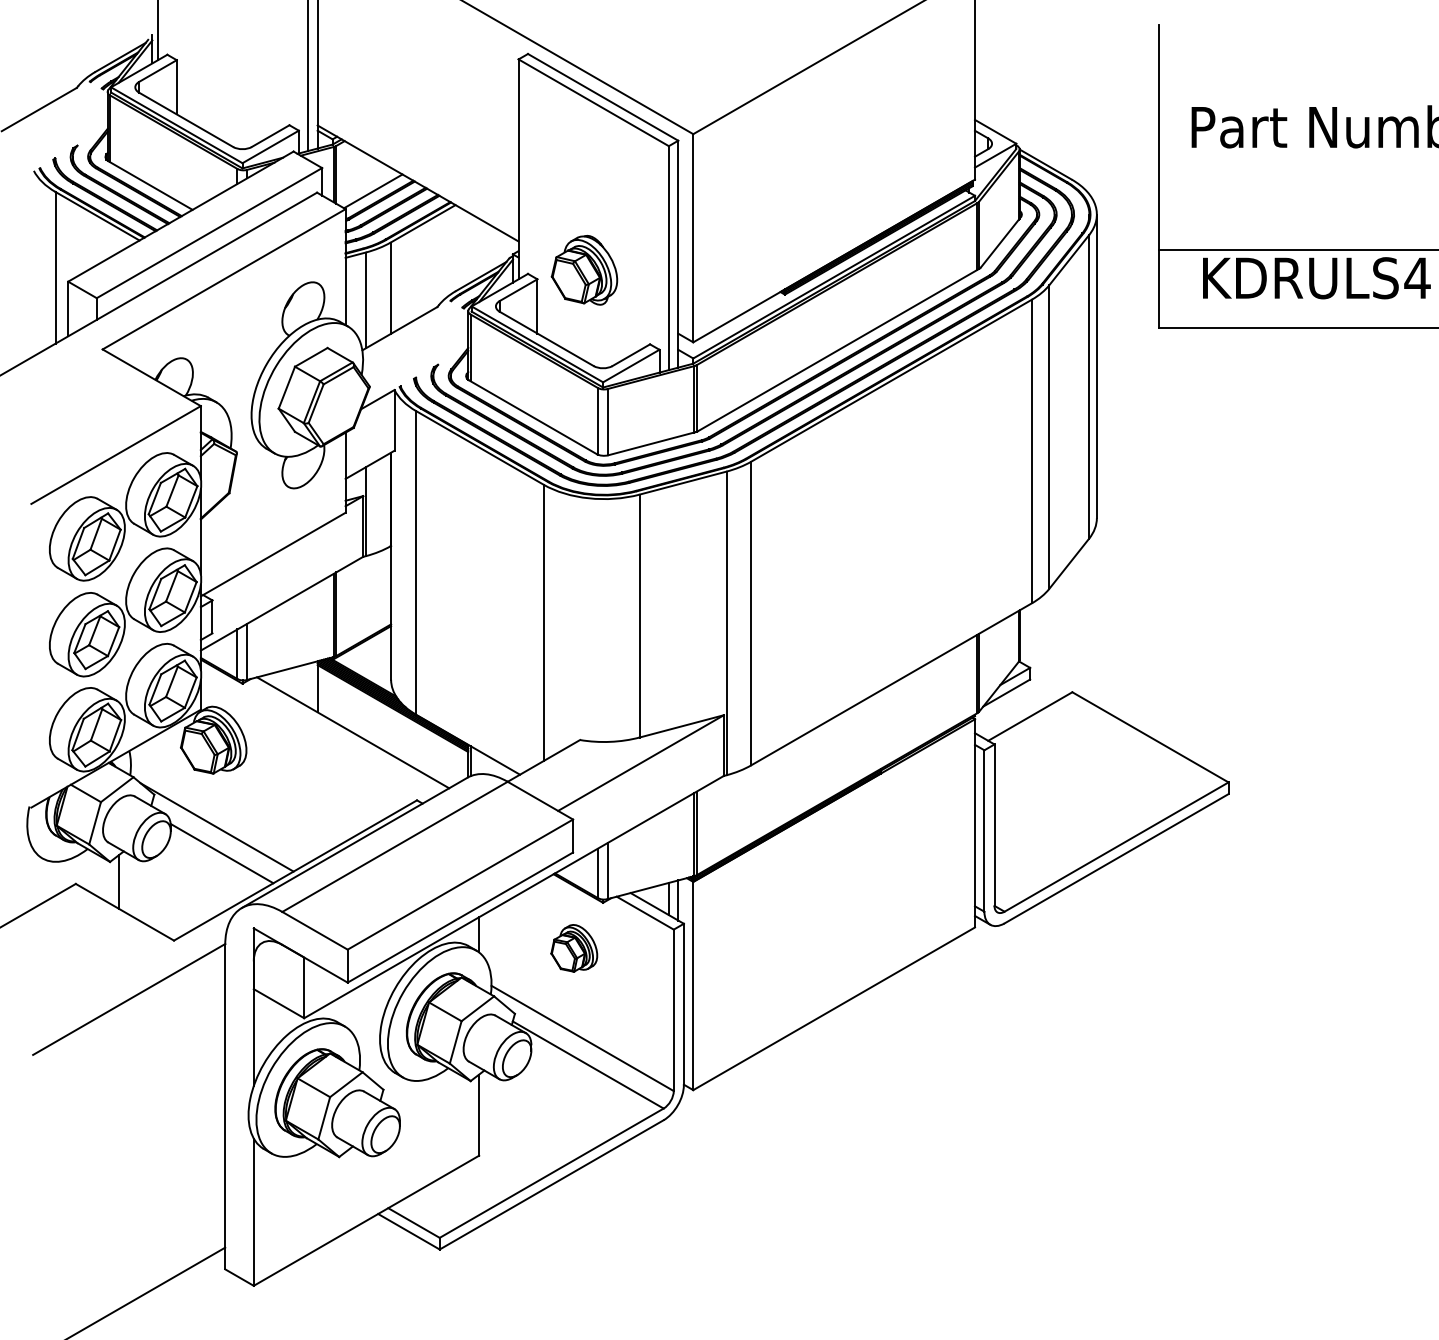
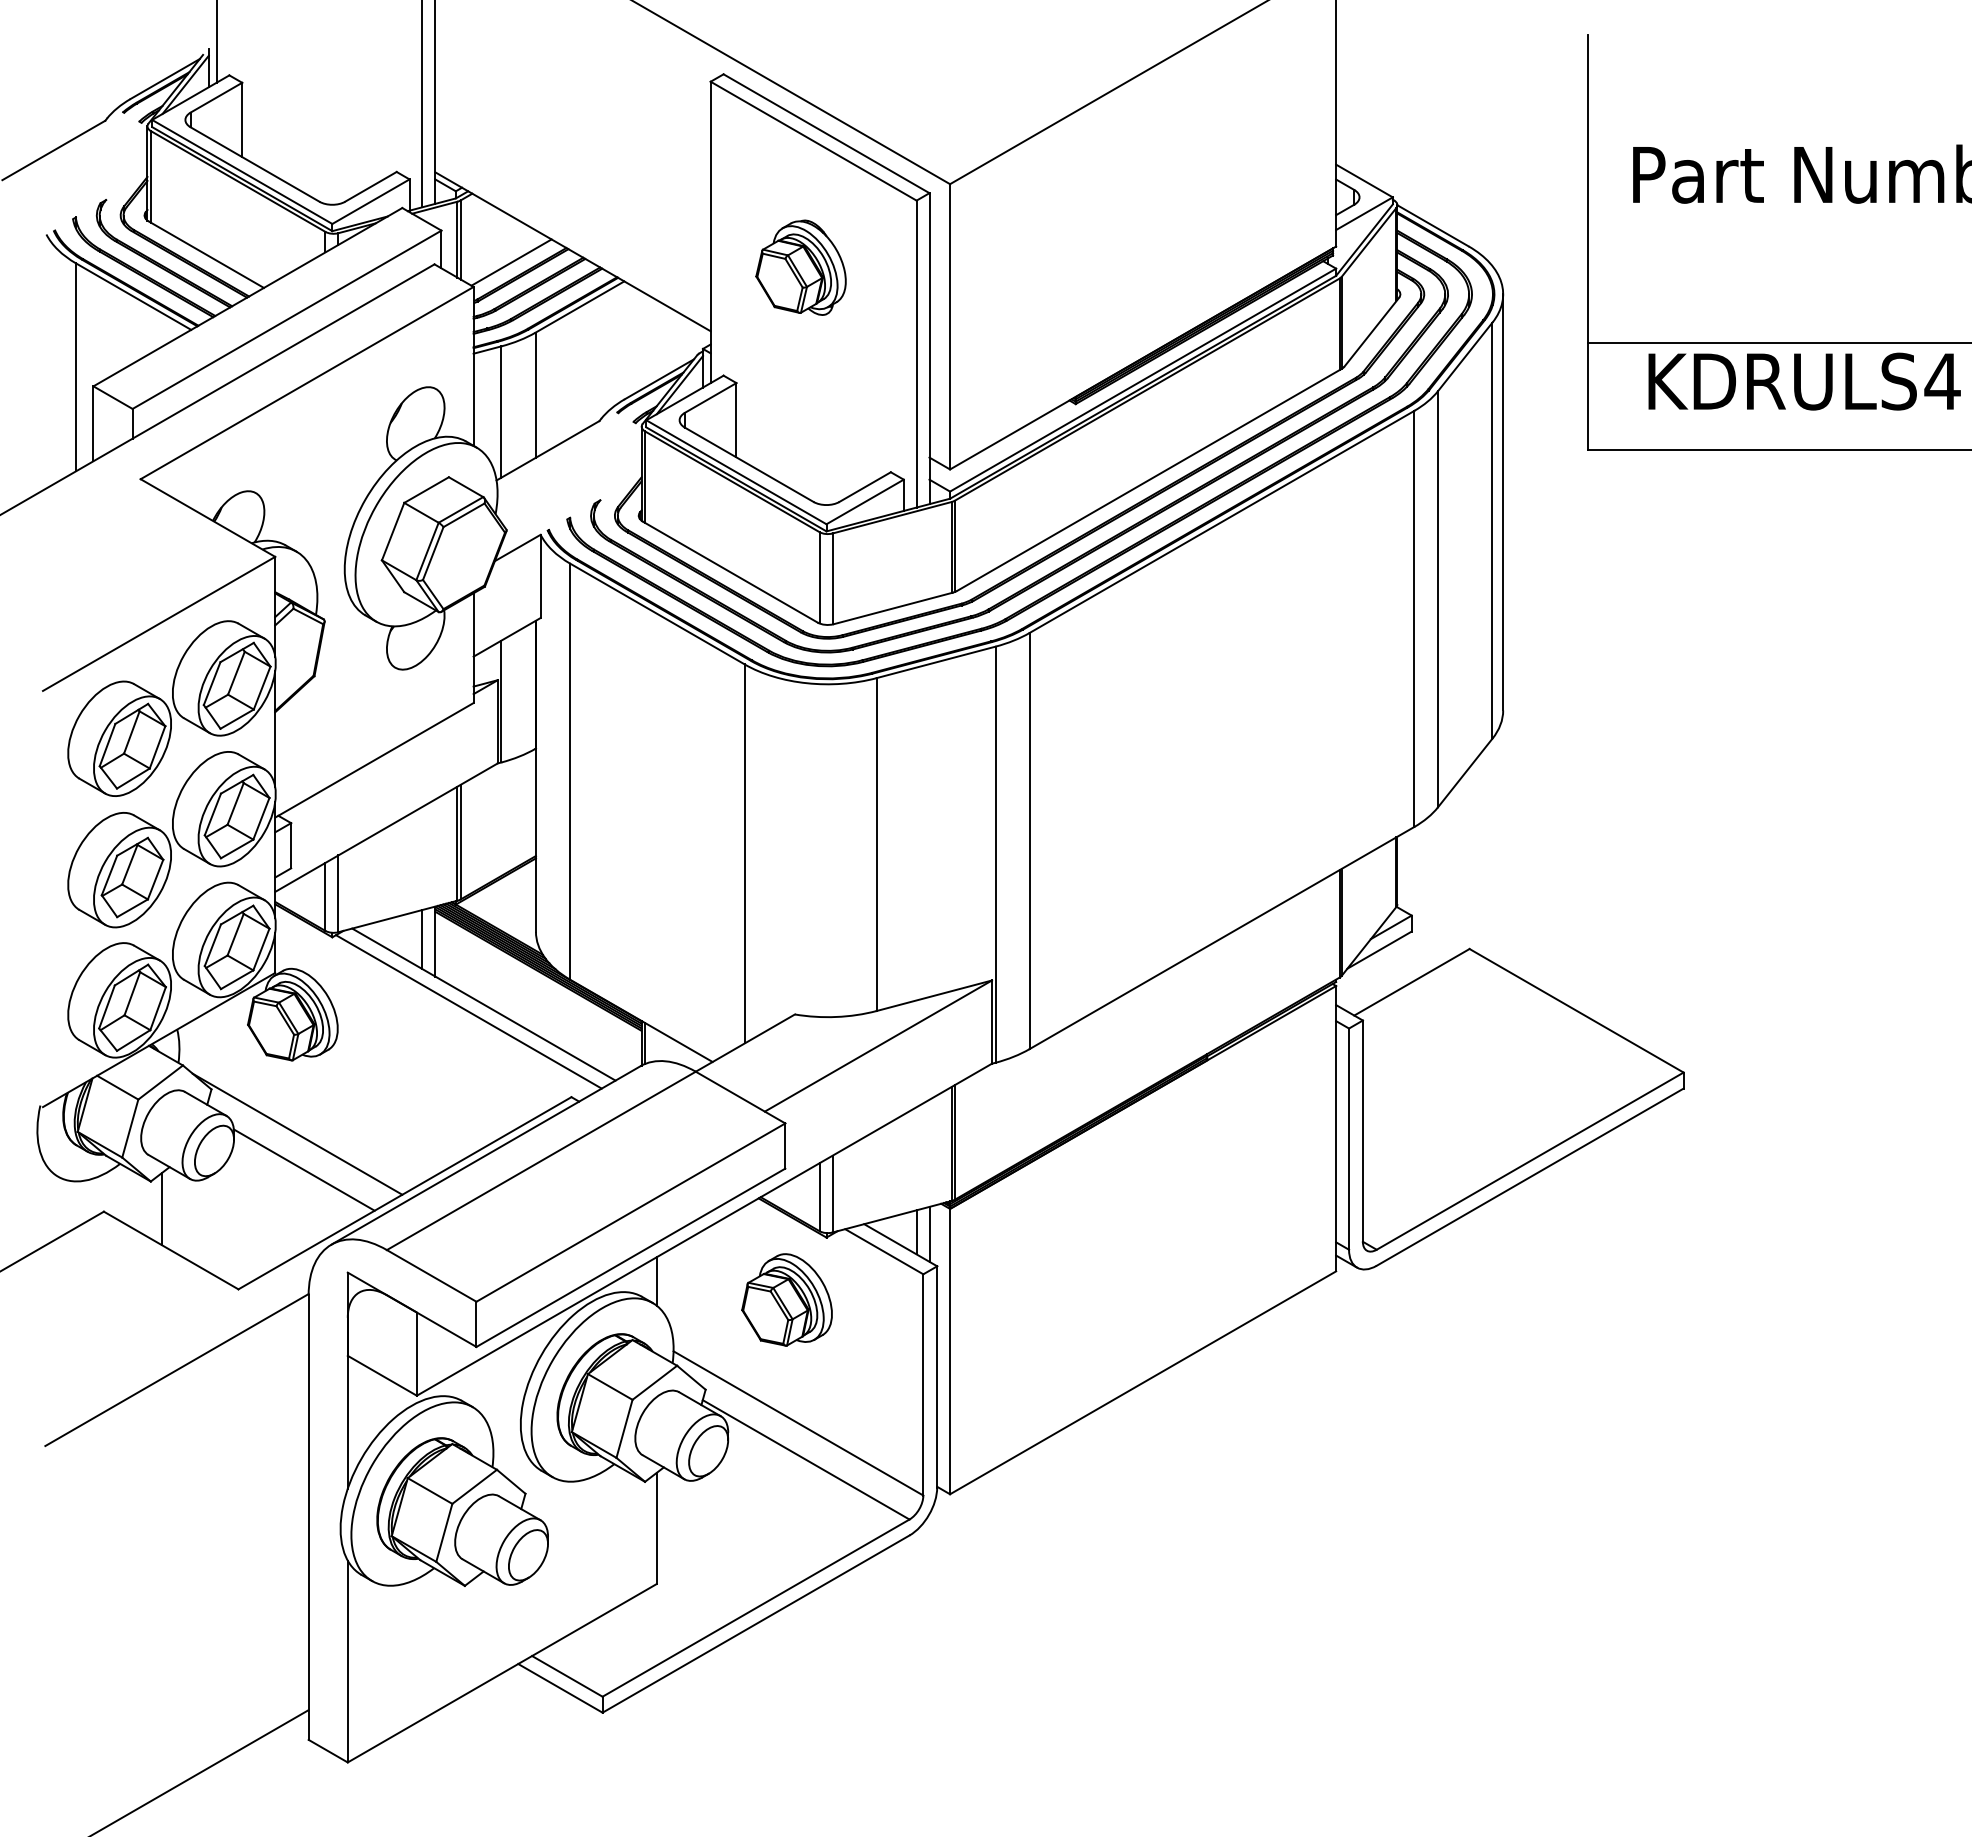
part: (584, 270) -> (800, 267), moved
line: (308, 685) -> (422, 939), added
line: (341, 737) -> (468, 1011), added
part: (573, 948) -> (786, 1299), size x1.43

